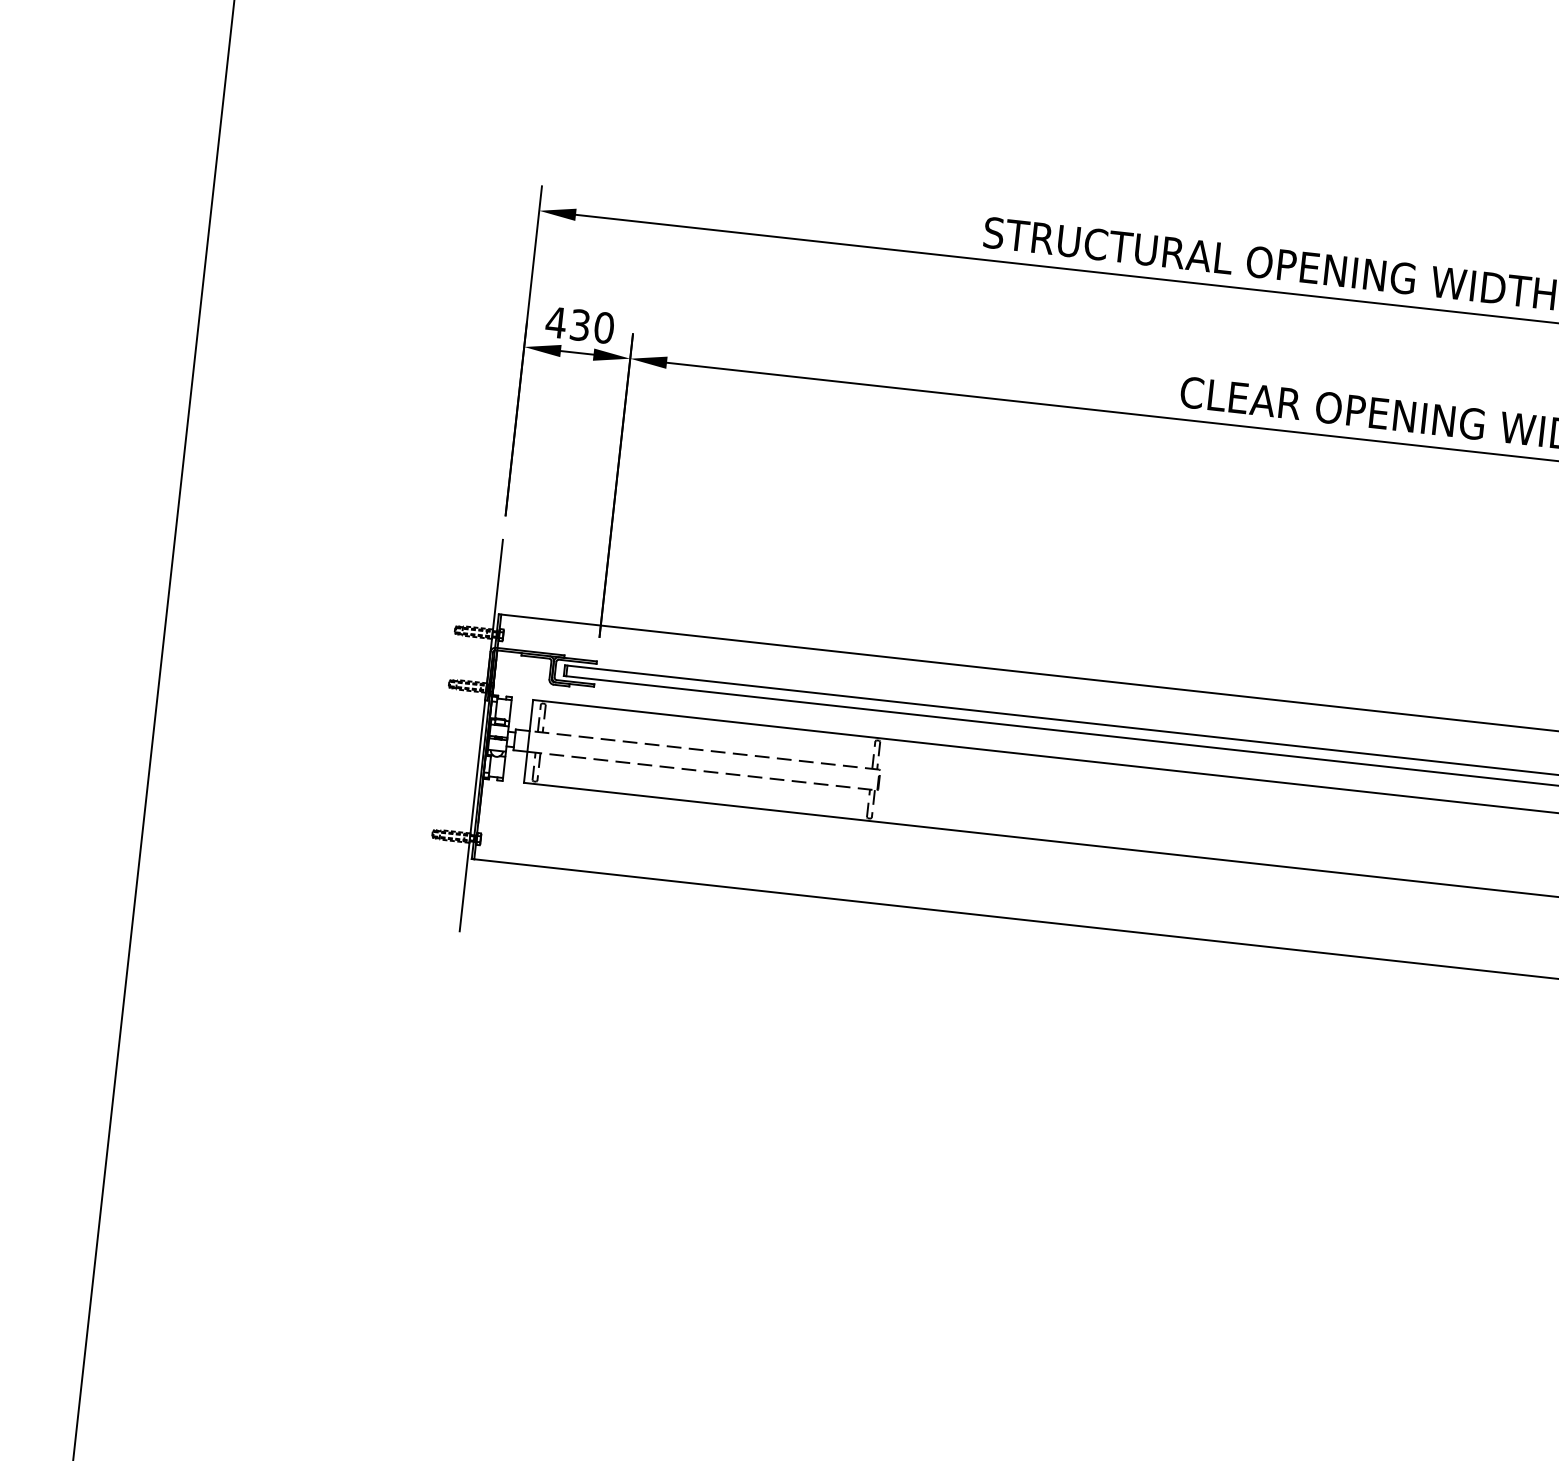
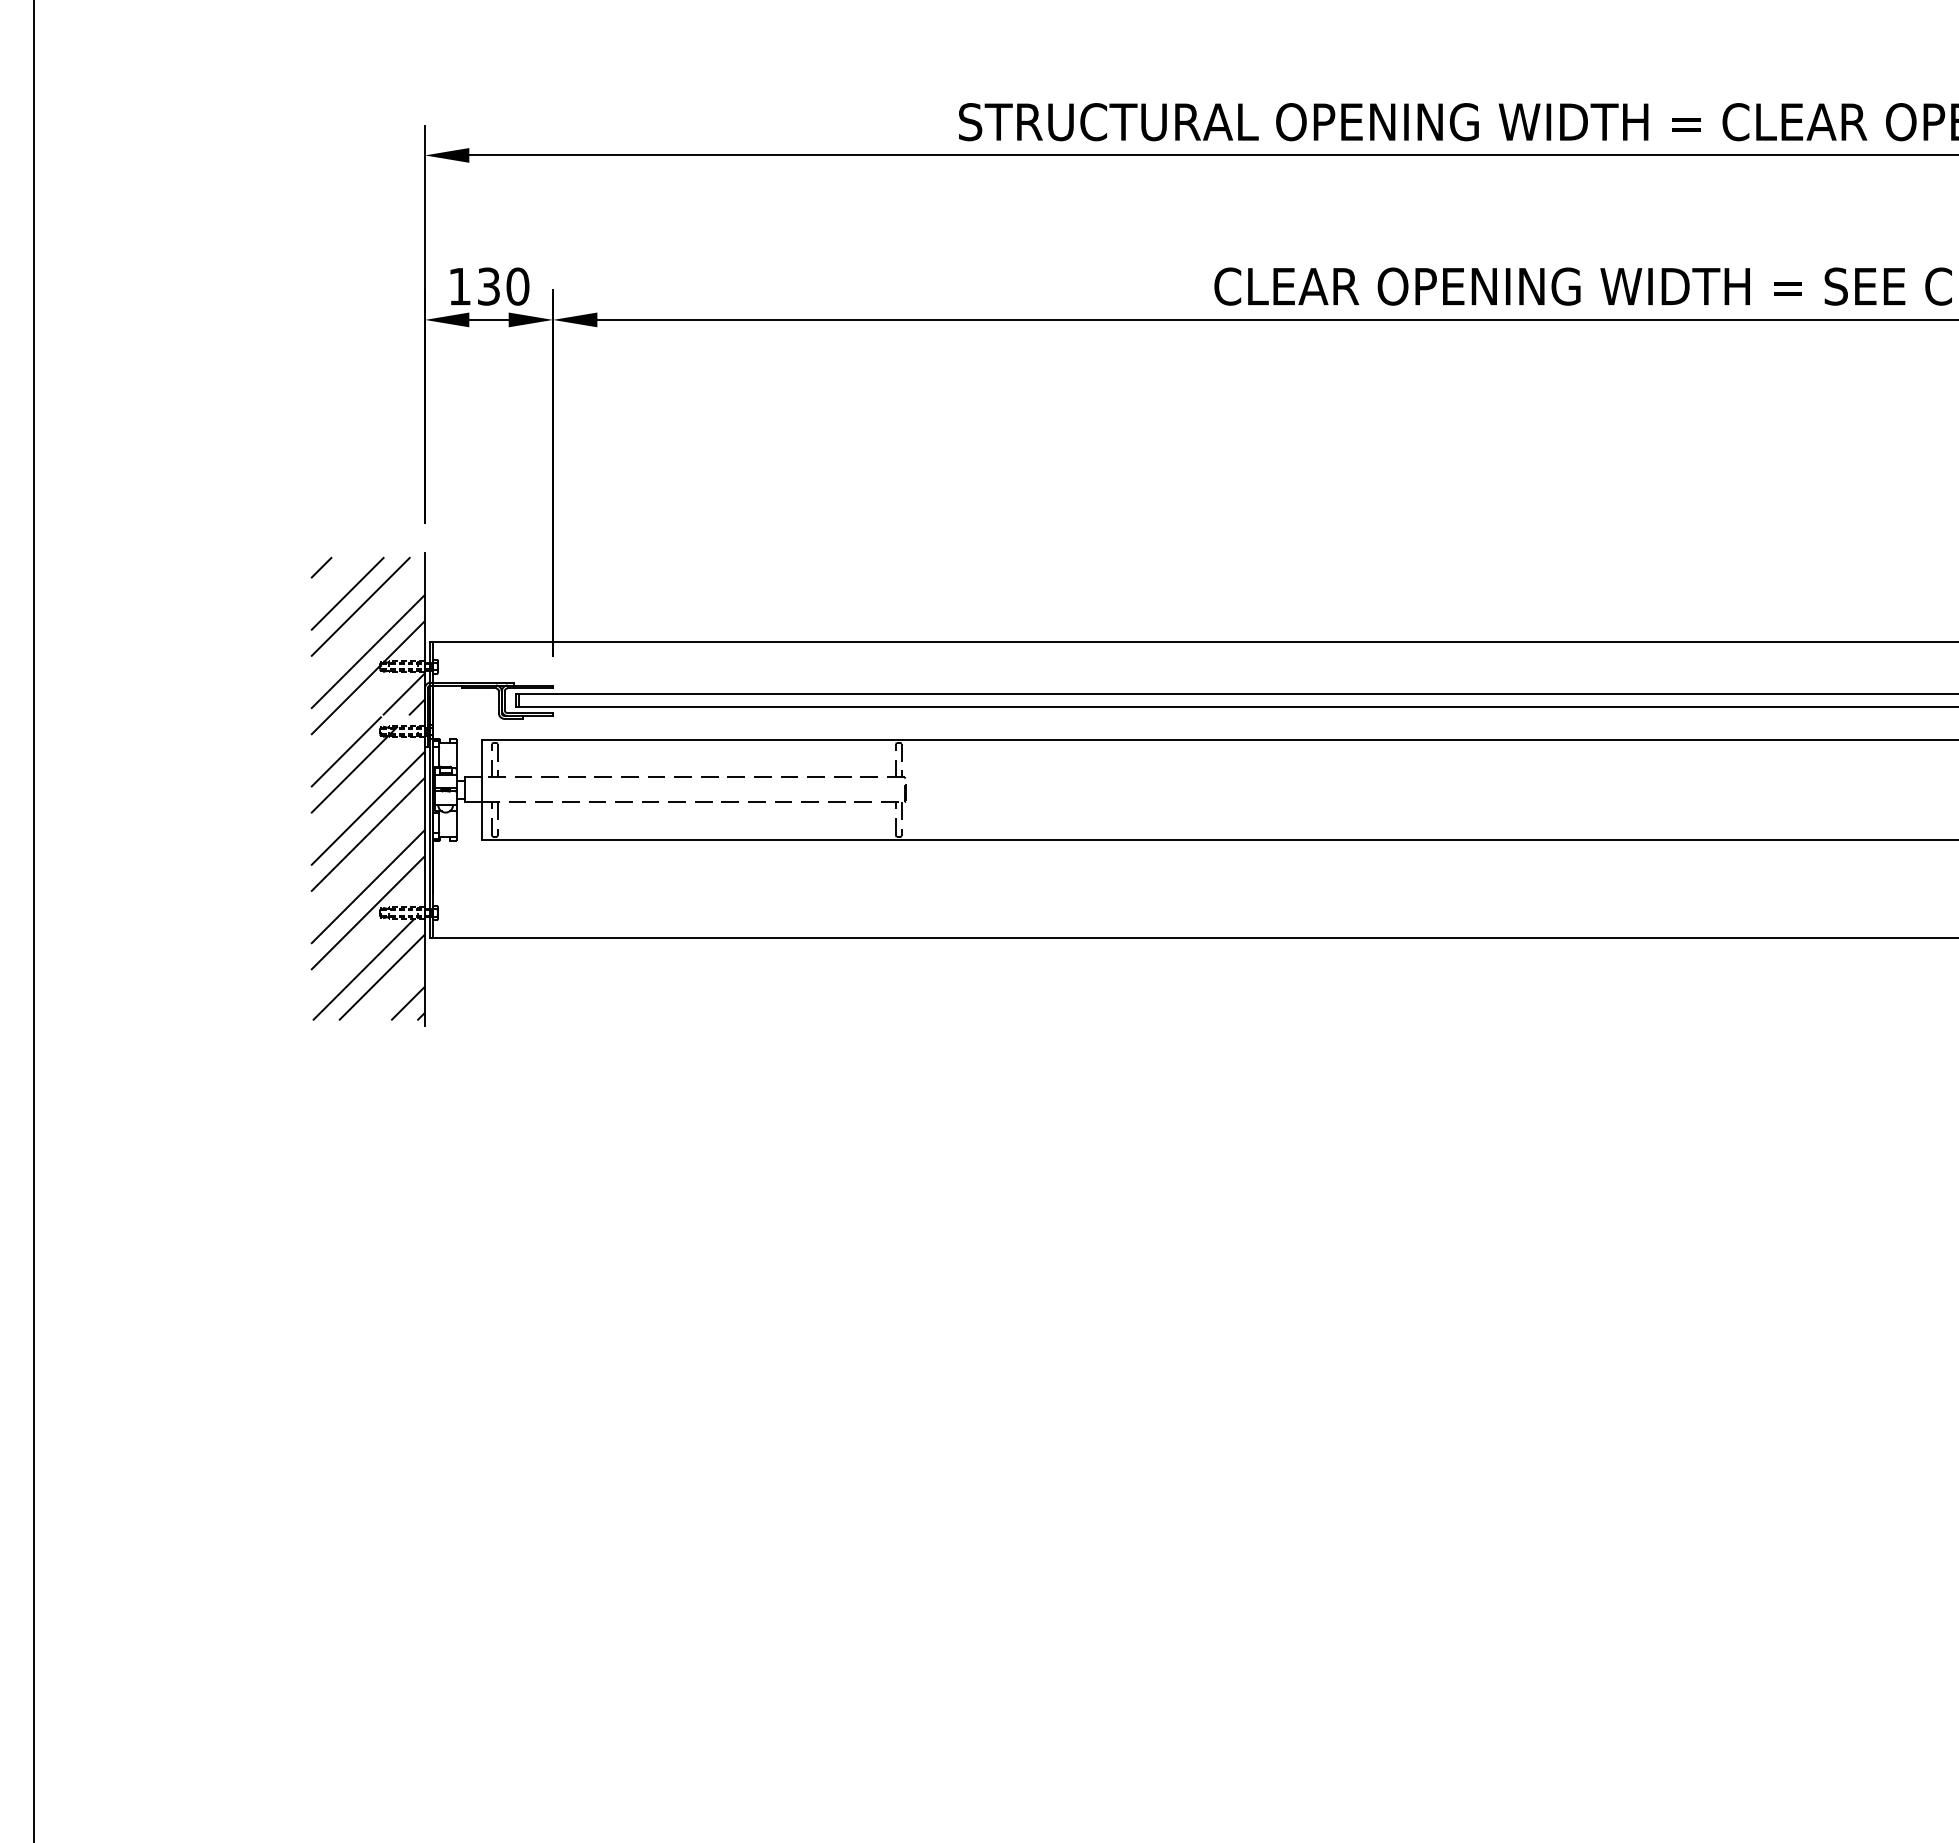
text: (555, 322) -> (459, 286), 430 -> 130
hatch: (433, 729) -> (367, 788), added

